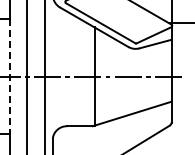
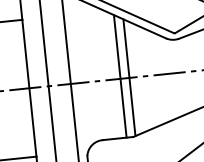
line: (87, 74) -> (120, 76), added
line: (10, 76) -> (29, 87), dashed -> solid

